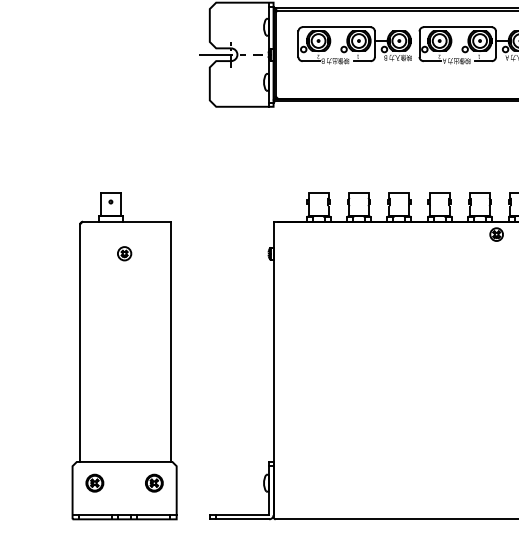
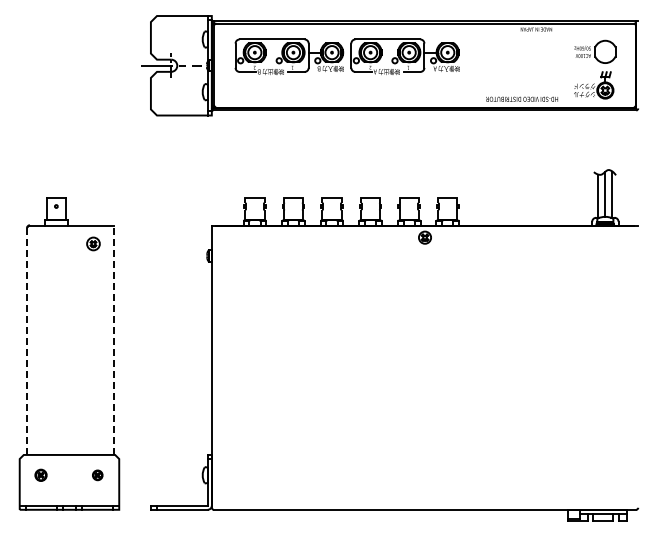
part: (124, 253) -> (93, 243), moved
line: (171, 342) -> (114, 340), solid -> dashed
line: (80, 343) -> (27, 341), solid -> dashed
part: (94, 483) -> (40, 475), size x0.7
part: (153, 483) -> (97, 475), size x0.6

